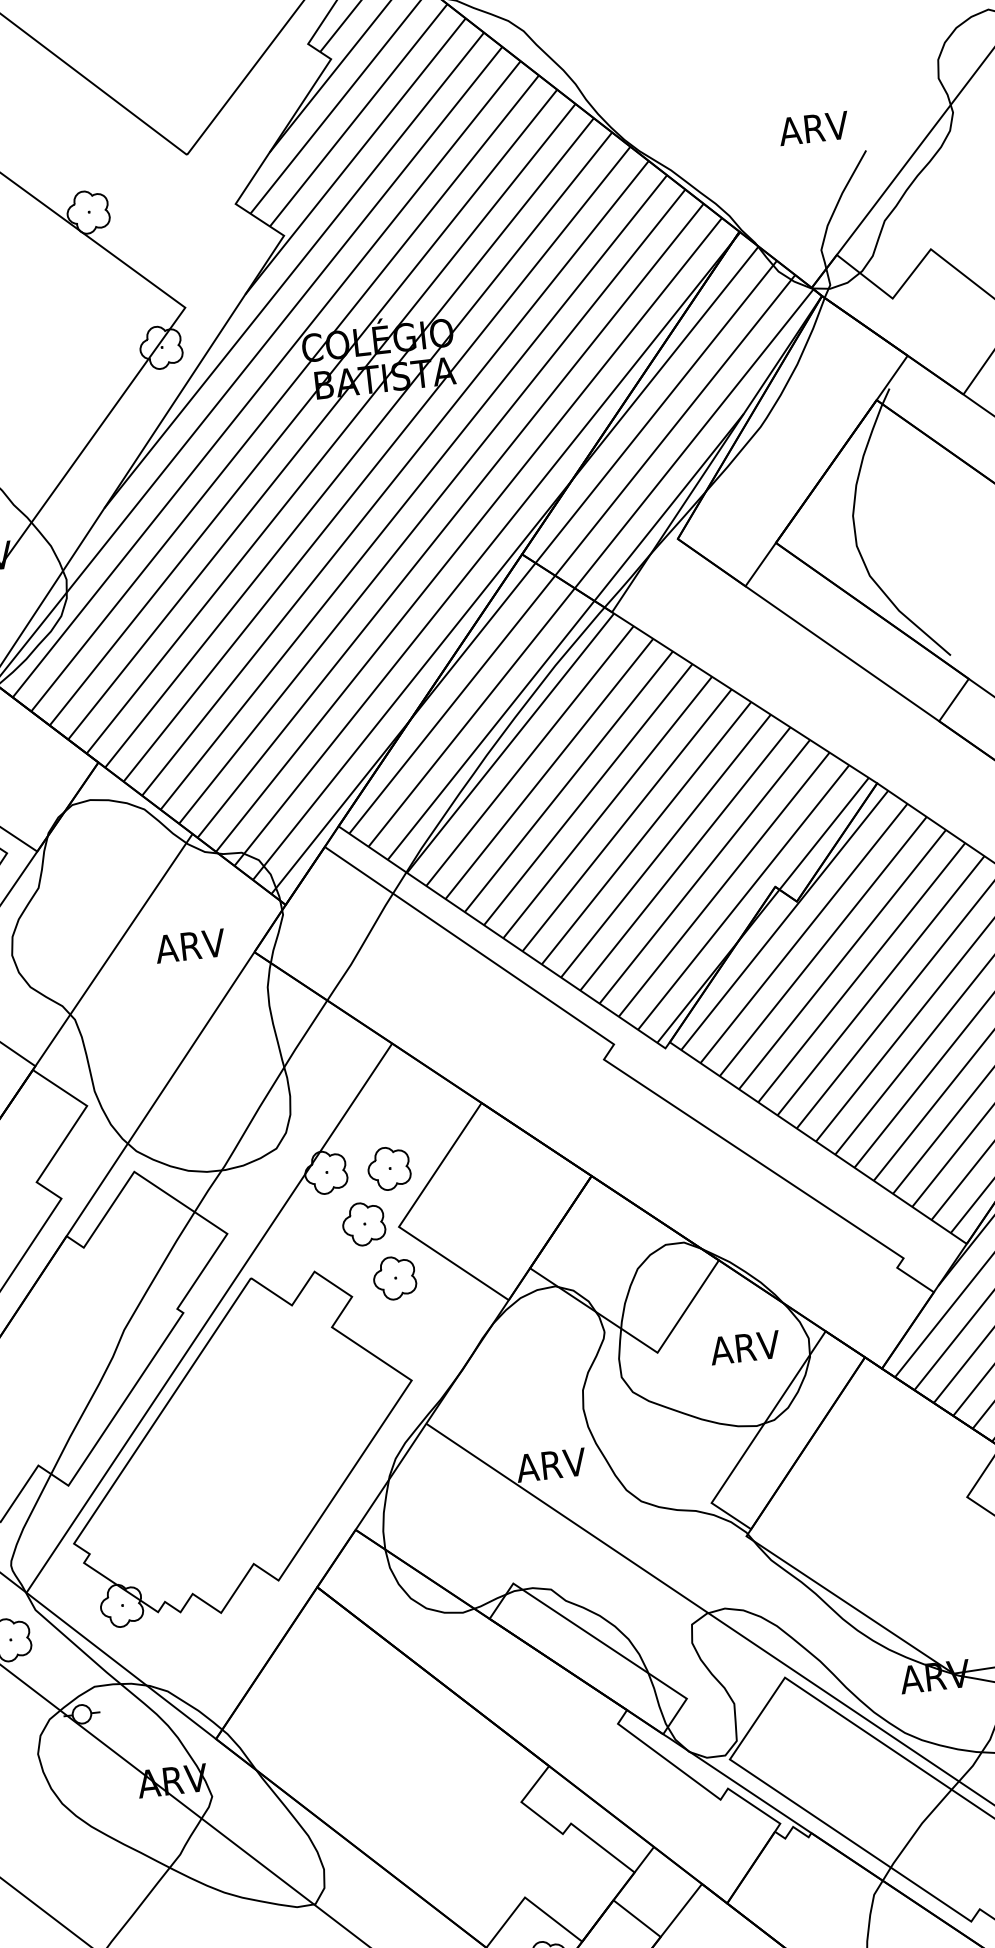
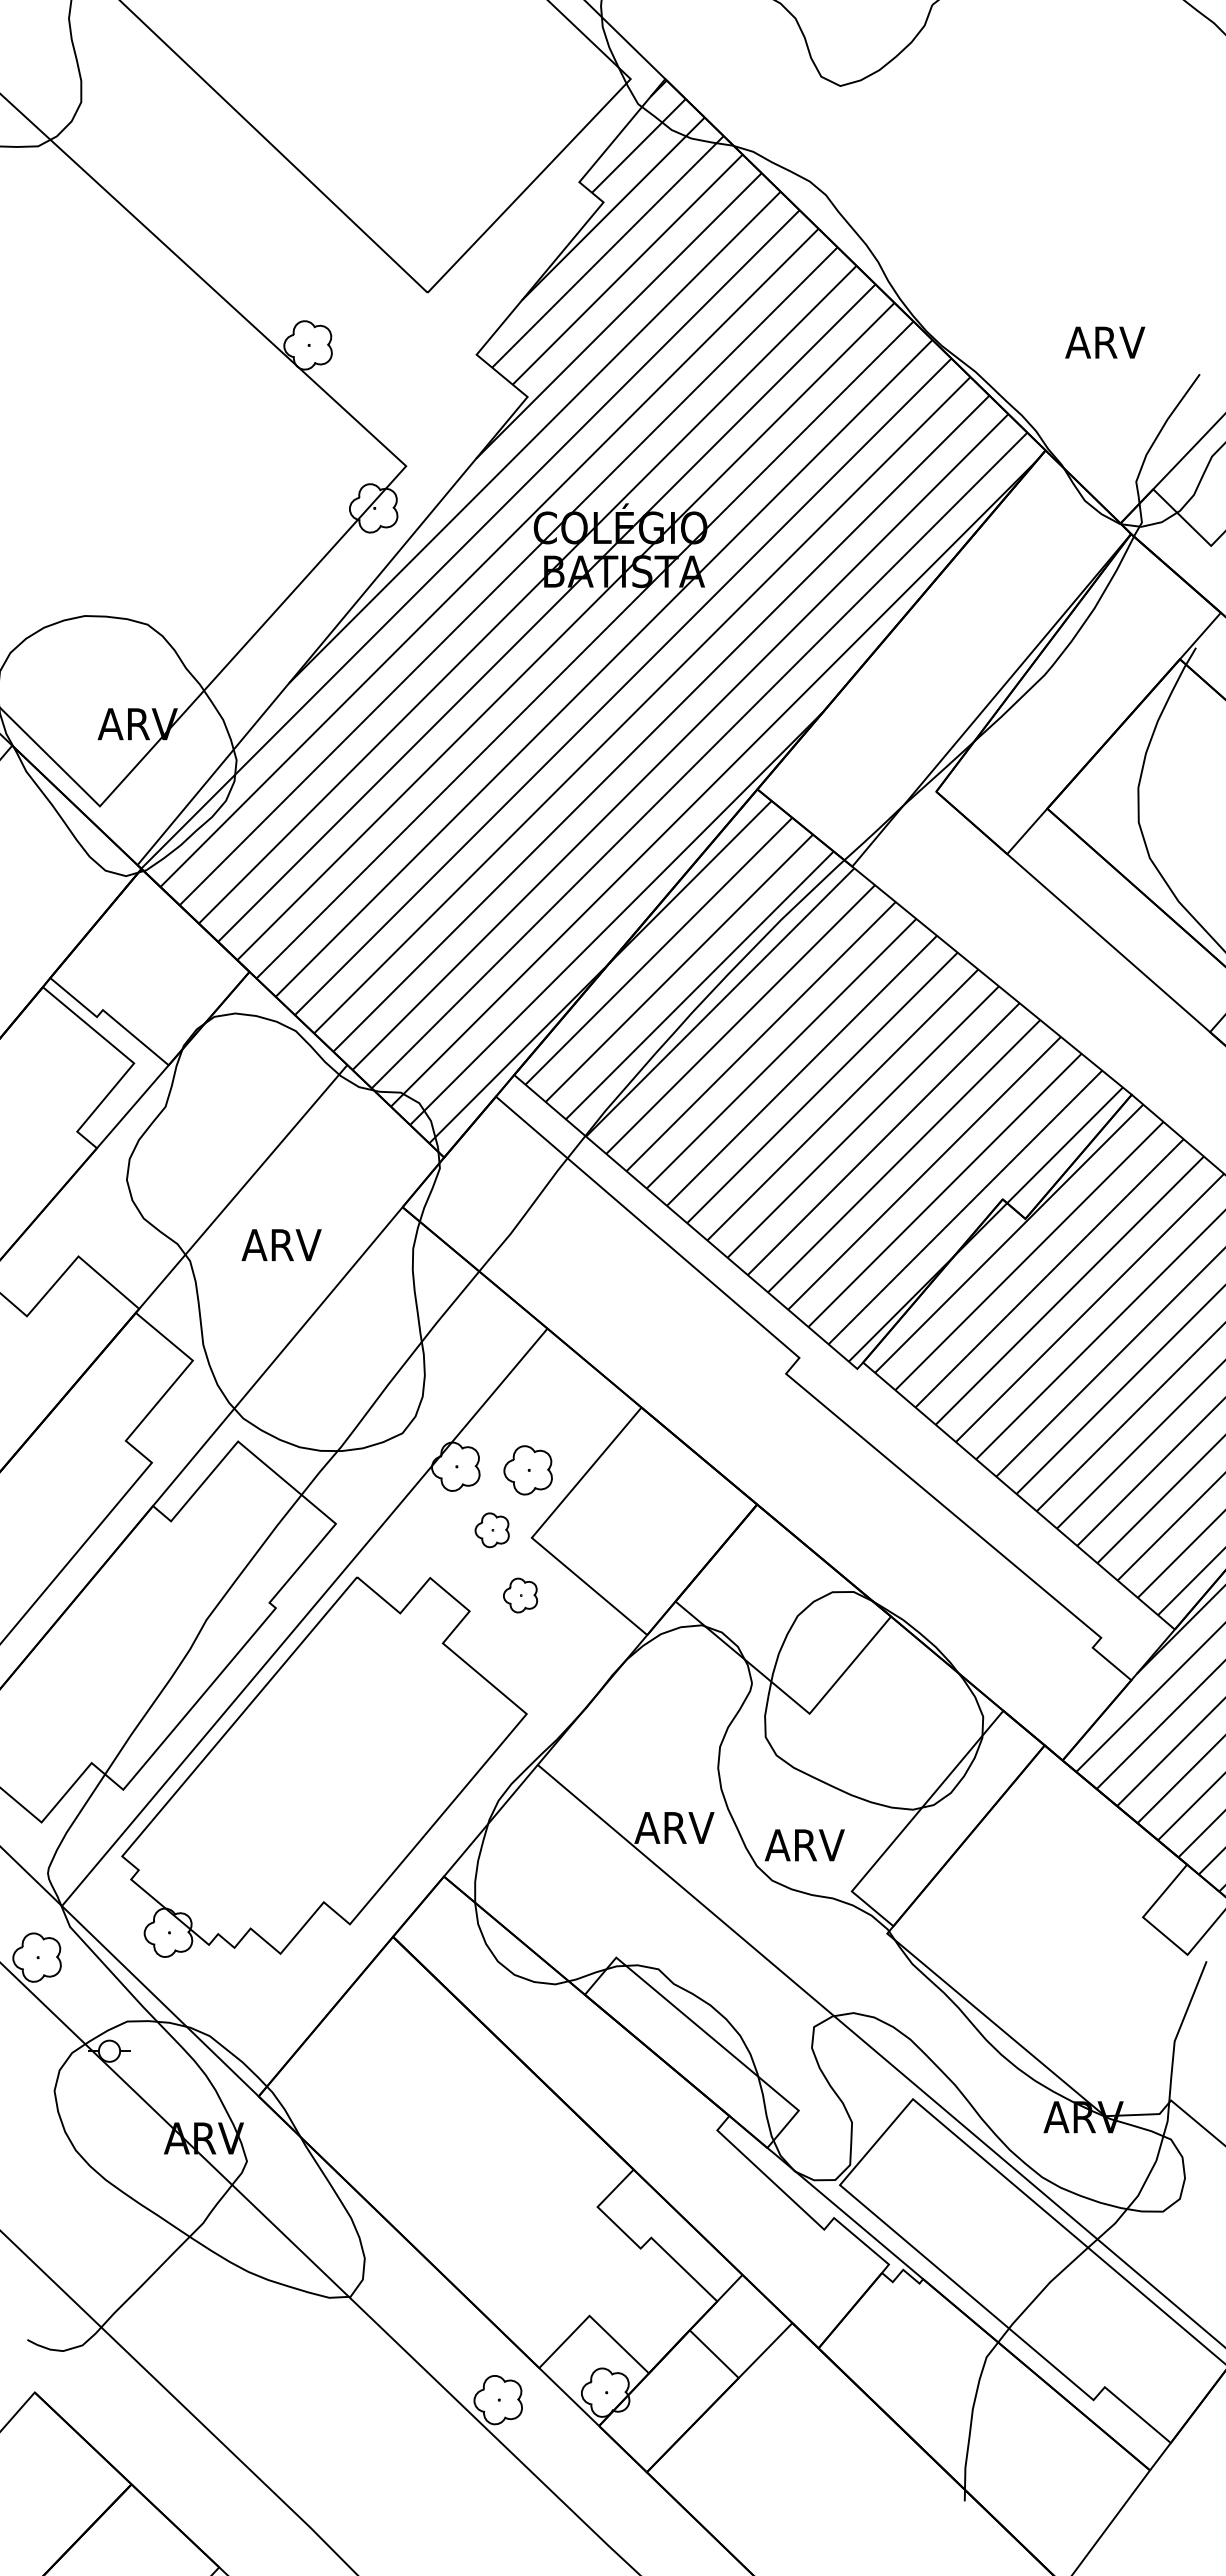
text: (814, 128) -> (1105, 342), moved
hatch: (672, 416) -> (946, 651), removed
text: (190, 945) -> (281, 1244), moved
part: (363, 1224) -> (491, 1530), size x0.7
part: (394, 1278) -> (520, 1595), size x0.7
text: (744, 1347) -> (804, 1845), moved

